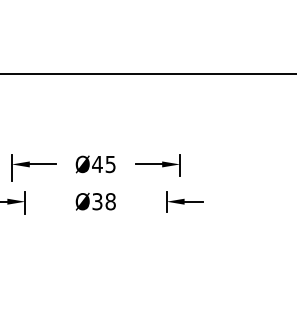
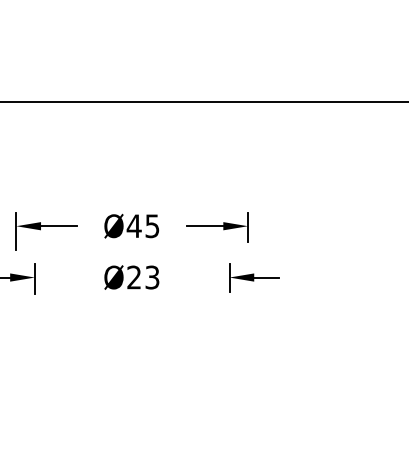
text: (103, 201) -> (142, 277), Ø38 -> Ø23

